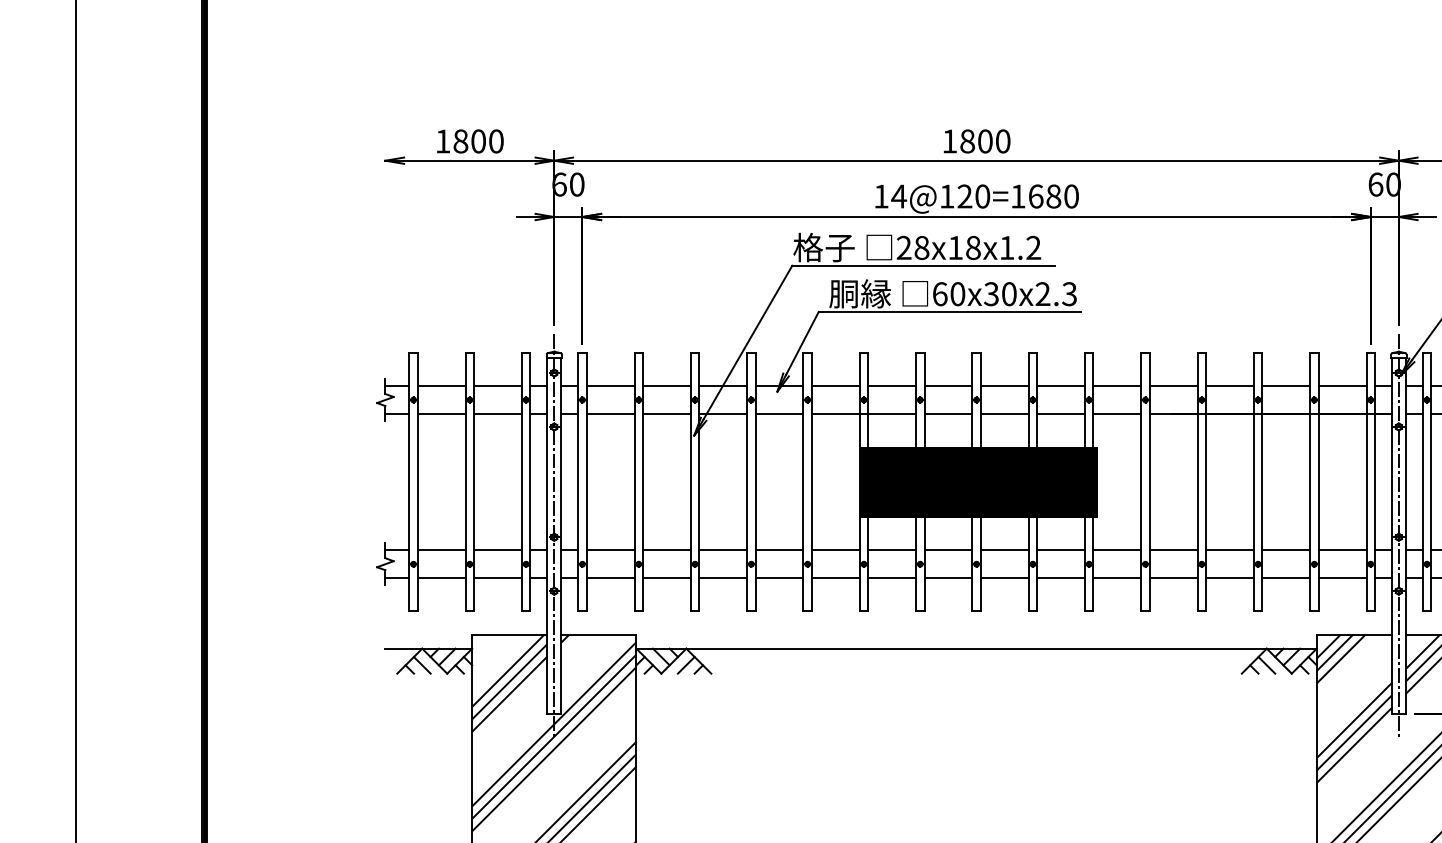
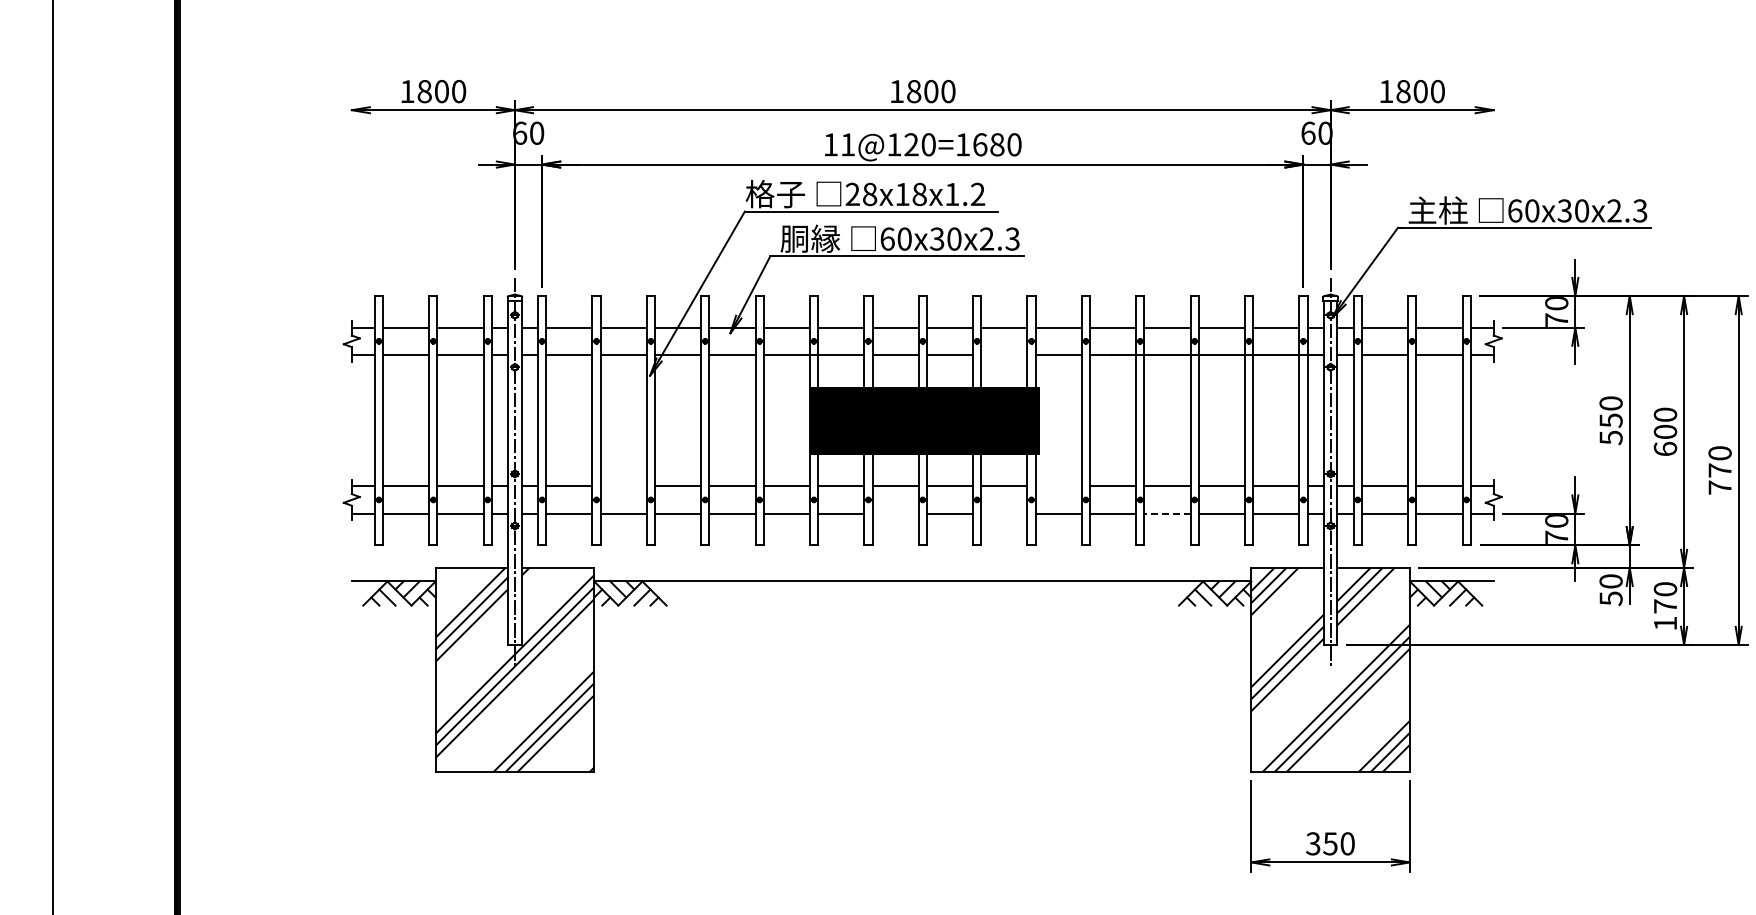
text: (898, 196) -> (847, 144), 14@120=1680 -> 11@120=1680
line: (1061, 413) -> (1004, 354), removed
line: (666, 550) -> (623, 486), removed
line: (1117, 550) -> (1058, 486), removed
line: (948, 578) -> (895, 513), removed
line: (1061, 578) -> (1004, 513), removed
line: (1229, 578) -> (1167, 513), solid -> dashed

